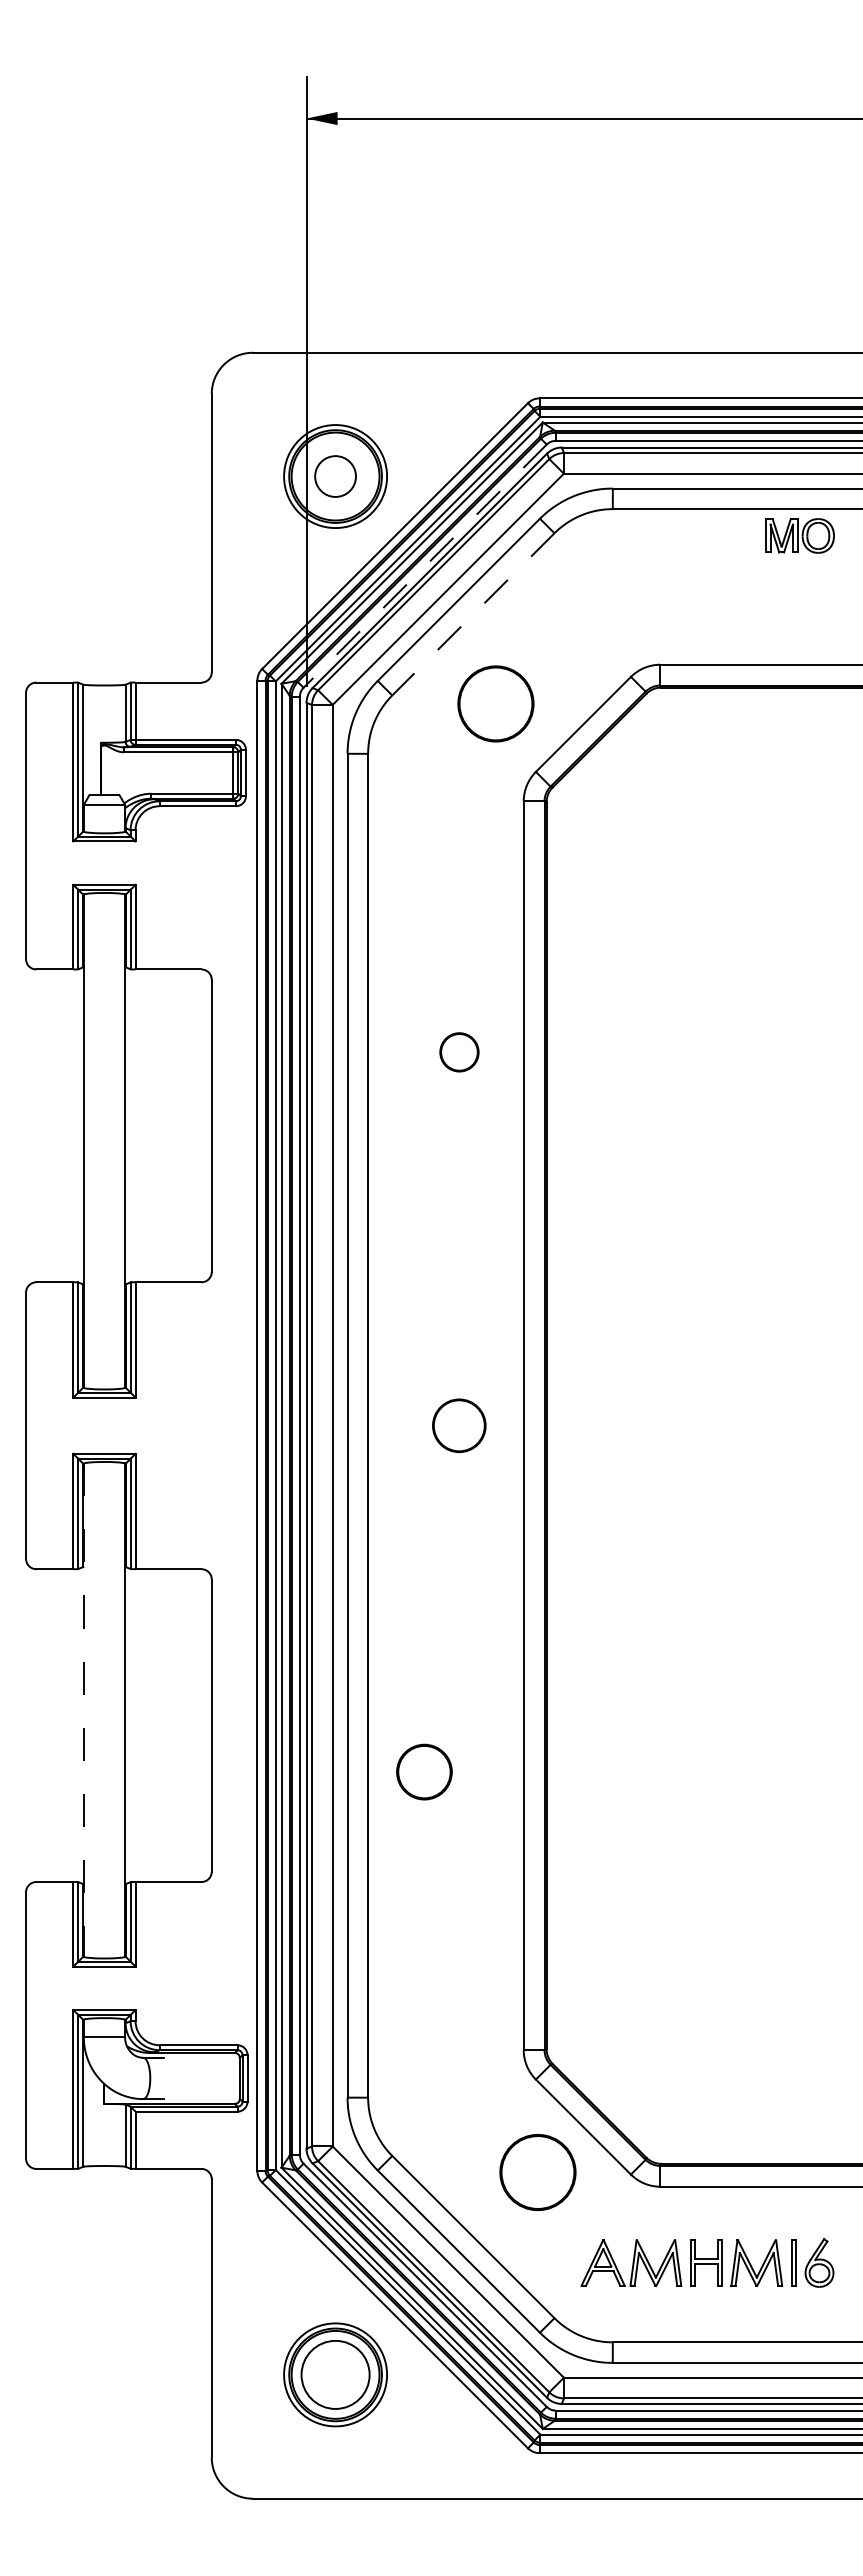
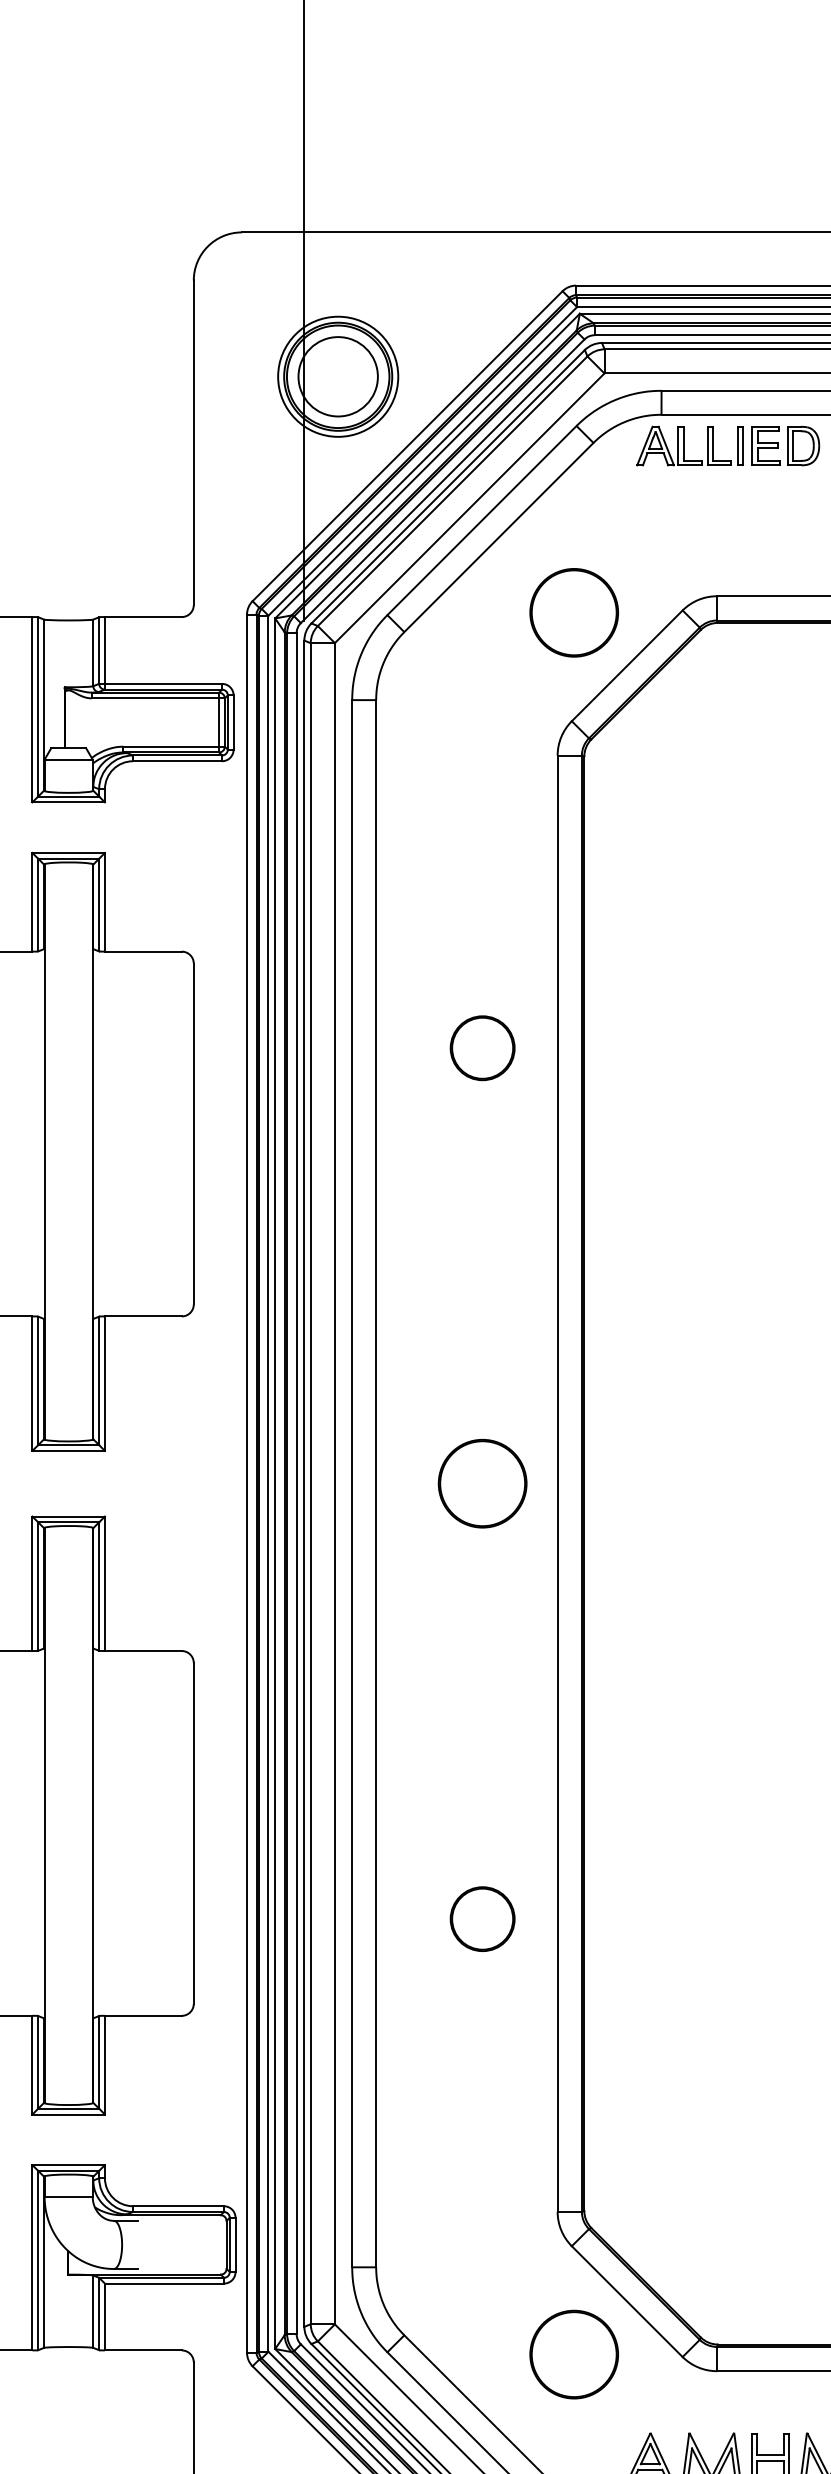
circle: (335, 476) -> (338, 376), size x1.67
part: (677, 535) -> (736, 445), added
line: (425, 566) -> (443, 481), dashed -> solid
line: (473, 614) -> (499, 537), dashed -> solid
circle: (495, 703) -> (573, 612), moved
circle: (459, 1052) -> (482, 1048), size x1.43
part: (458, 1425) -> (481, 1483), size x1.43
line: (83, 1710) -> (44, 1815), dashed -> solid
part: (424, 1771) -> (482, 1918), moved

